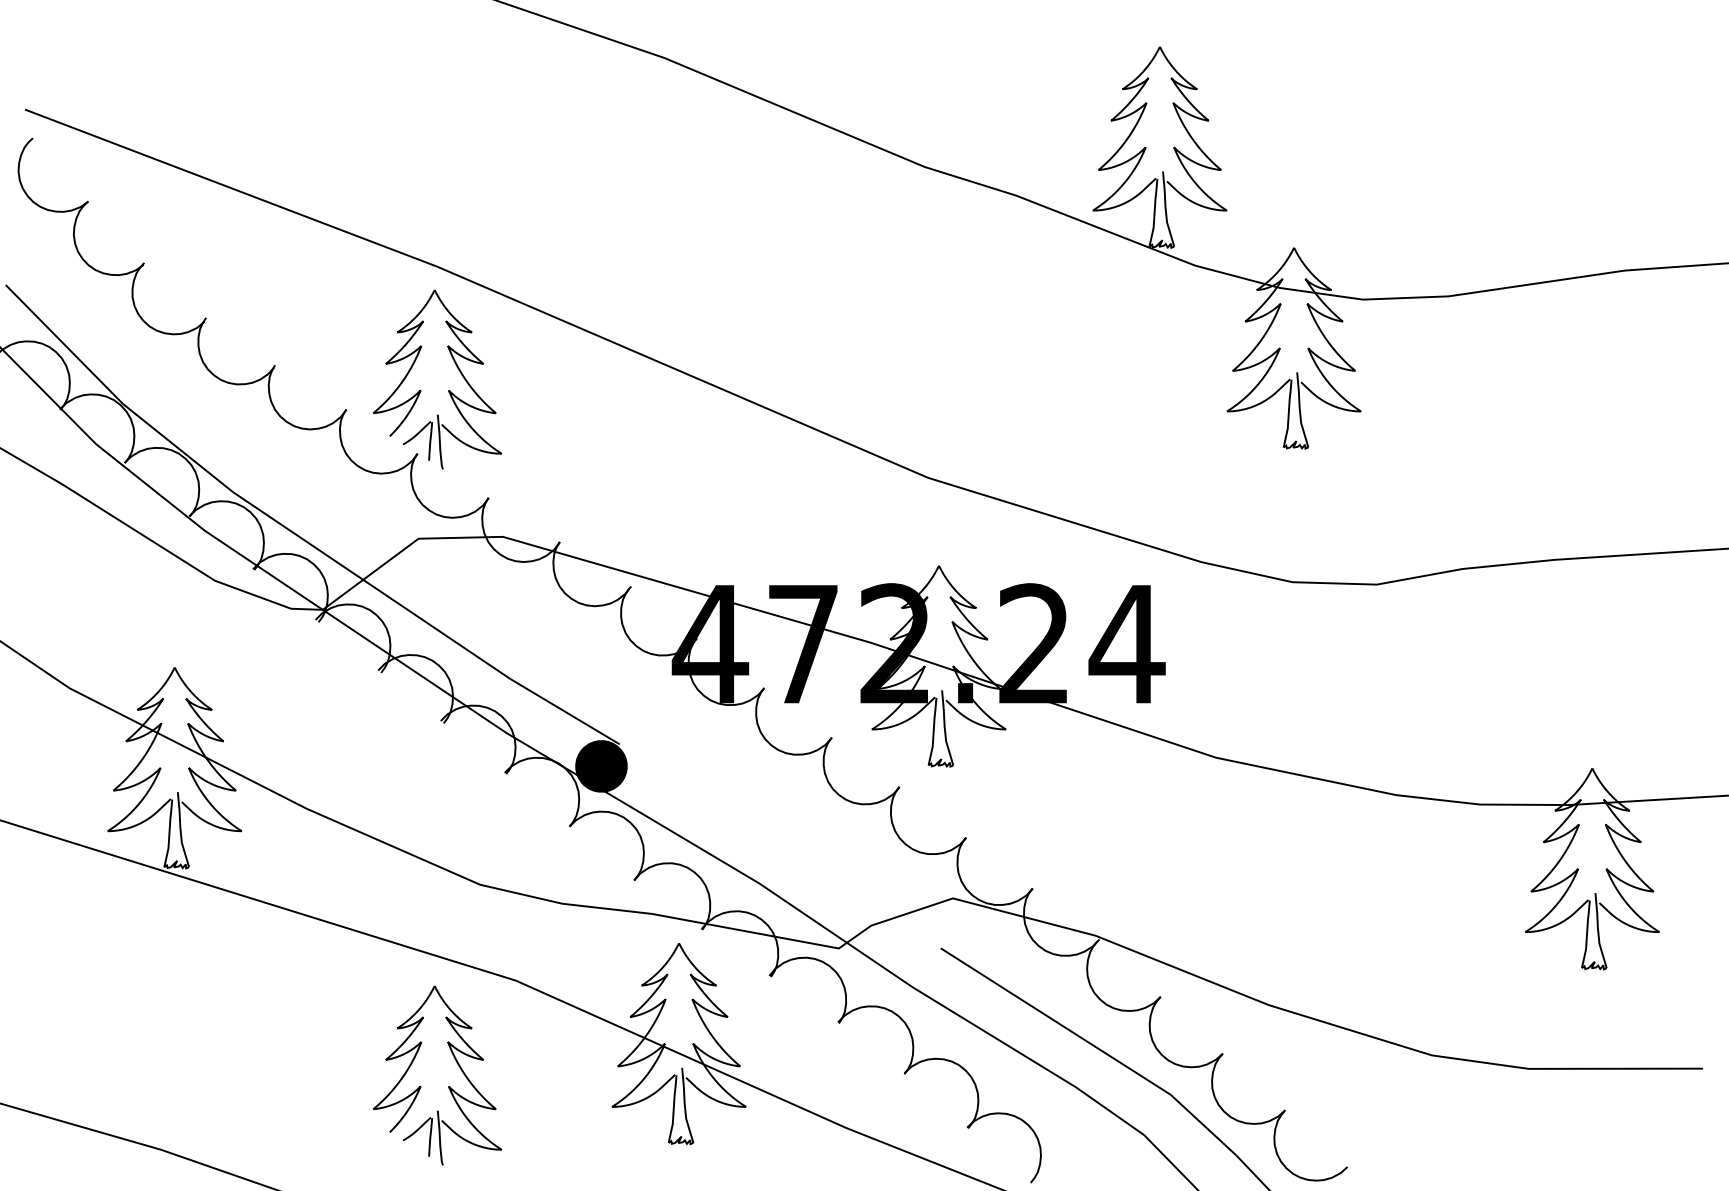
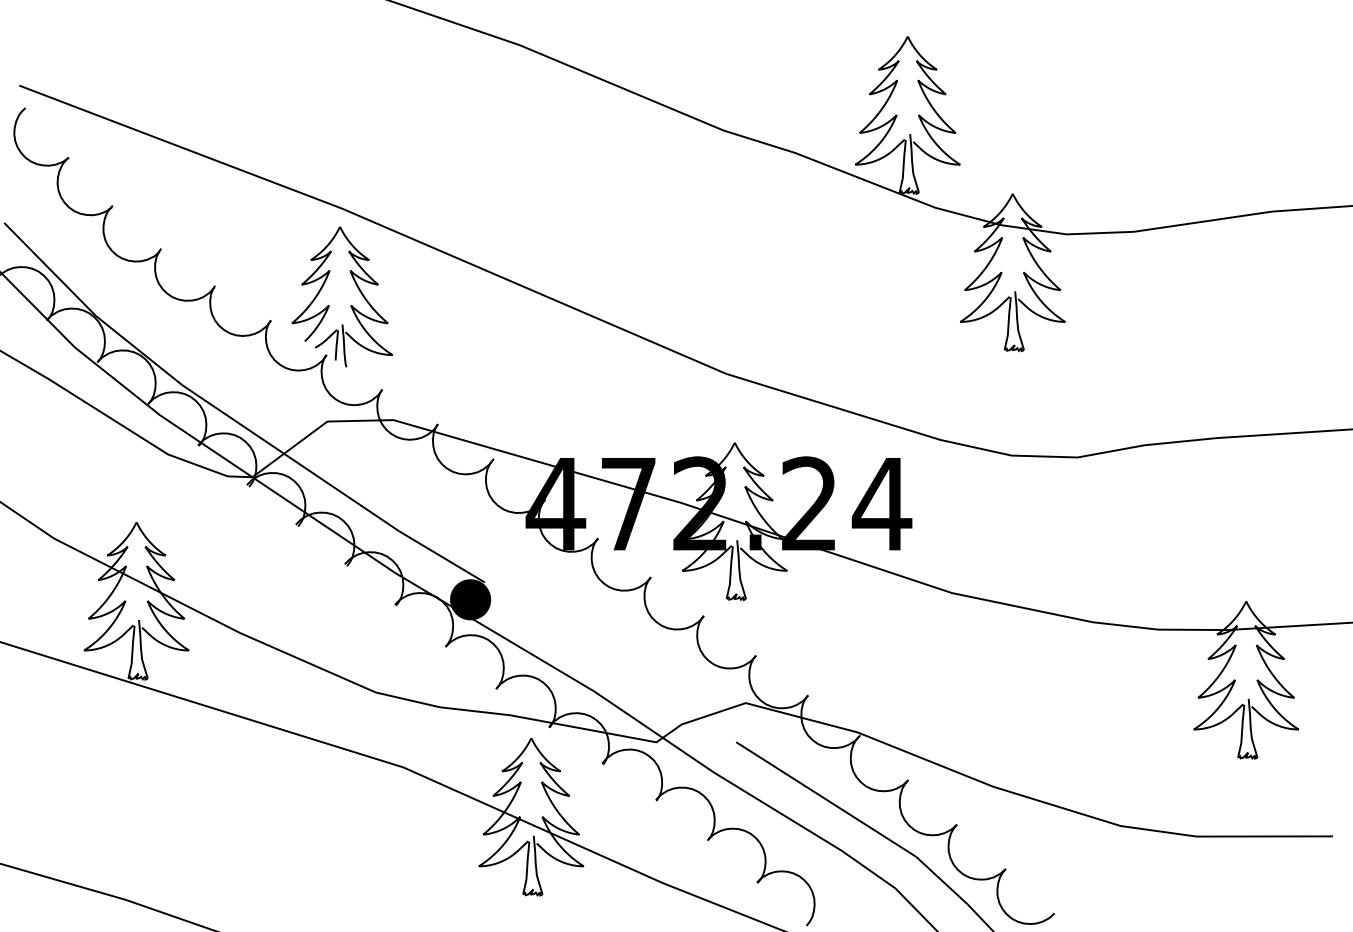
part: (448, 1086) -> (350, 850), removed

